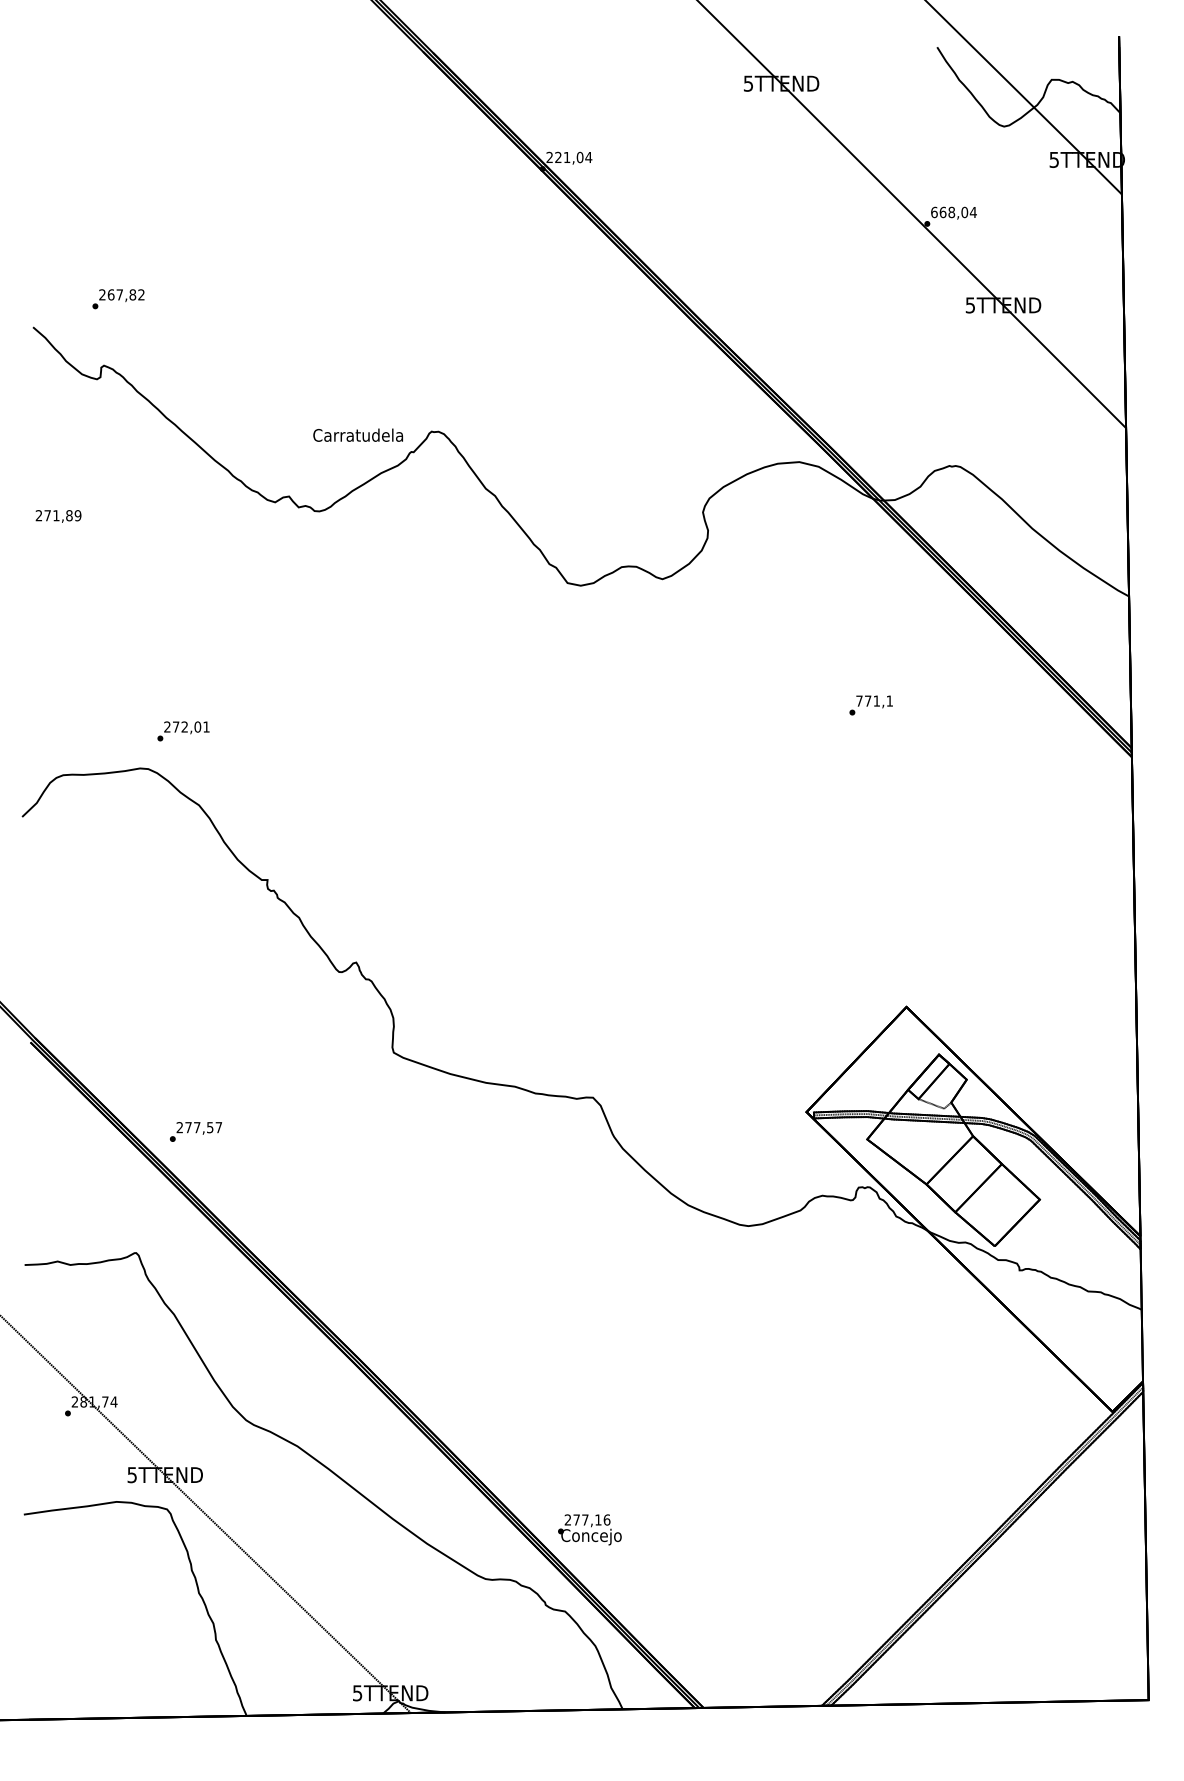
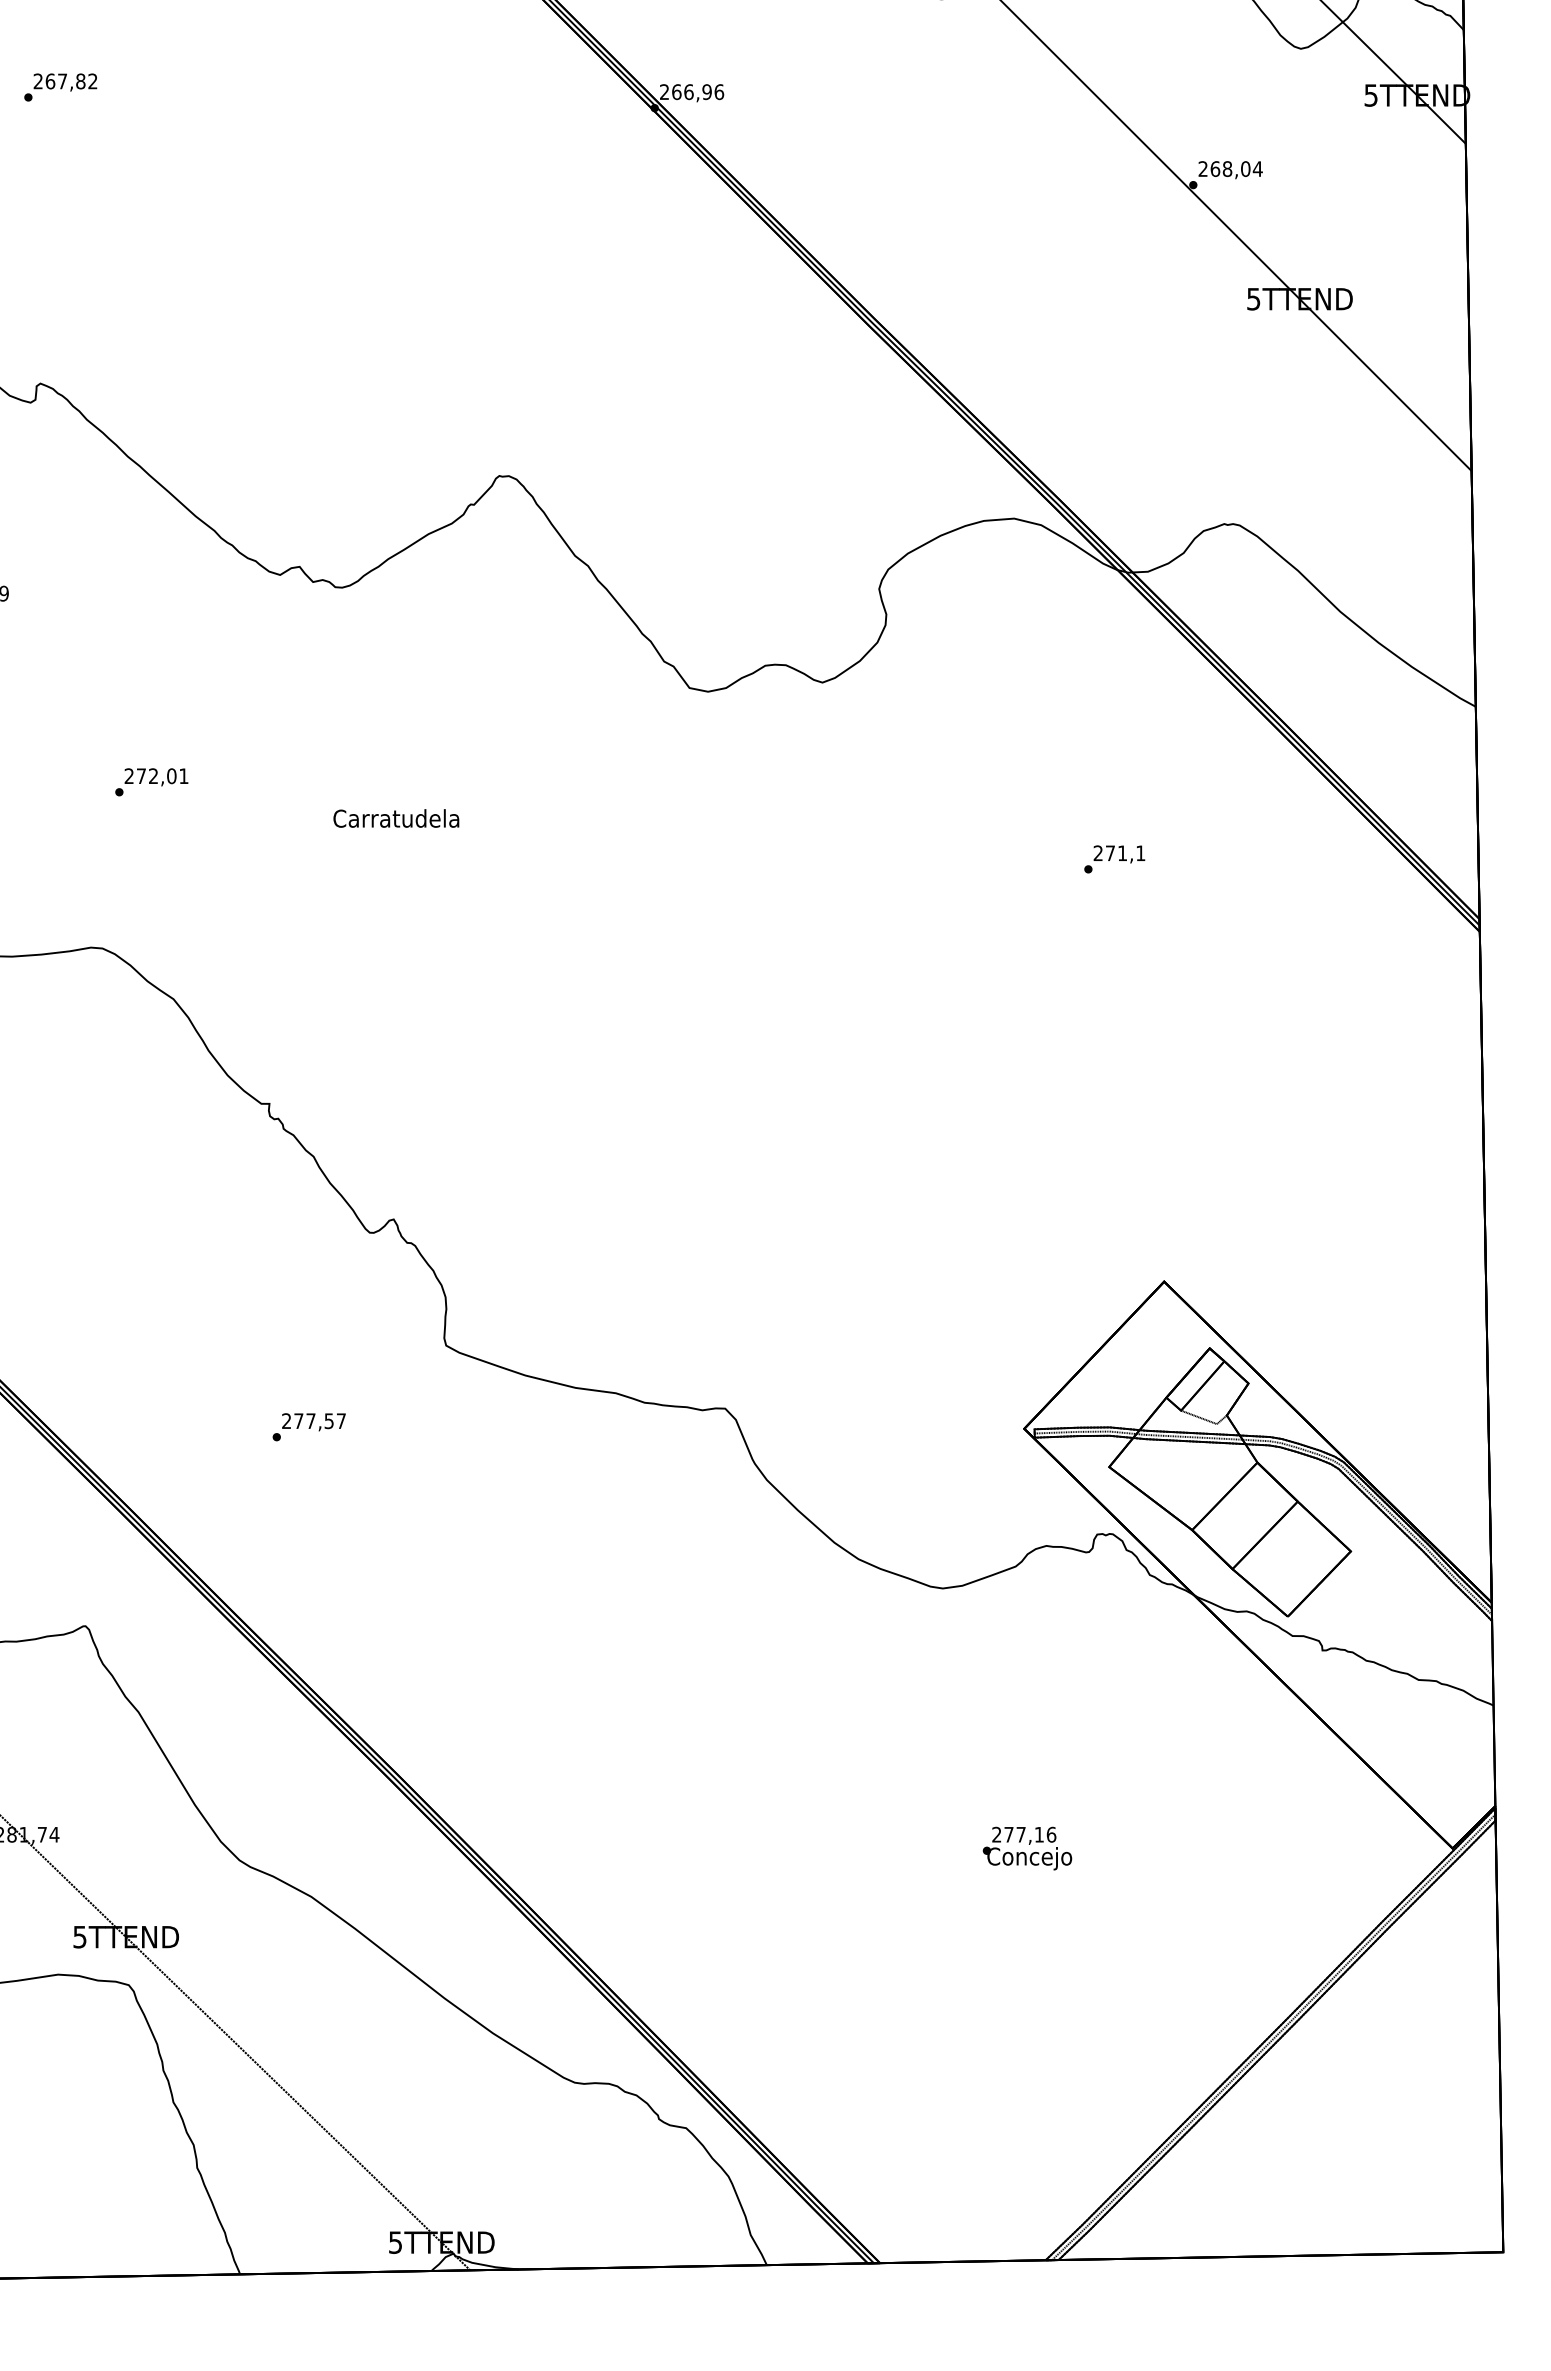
text: (573, 157) -> (697, 92), 221,04 -> 266,96
text: (934, 212) -> (1203, 169), 668,04 -> 268,04
text: (118, 299) -> (60, 87), moved
text: (357, 434) -> (395, 817), moved
text: (859, 700) -> (1098, 852), 771,1 -> 271,1
text: (183, 731) -> (151, 782), moved
text: (195, 1131) -> (308, 1426), moved
text: (589, 1529) -> (1026, 1848), moved

